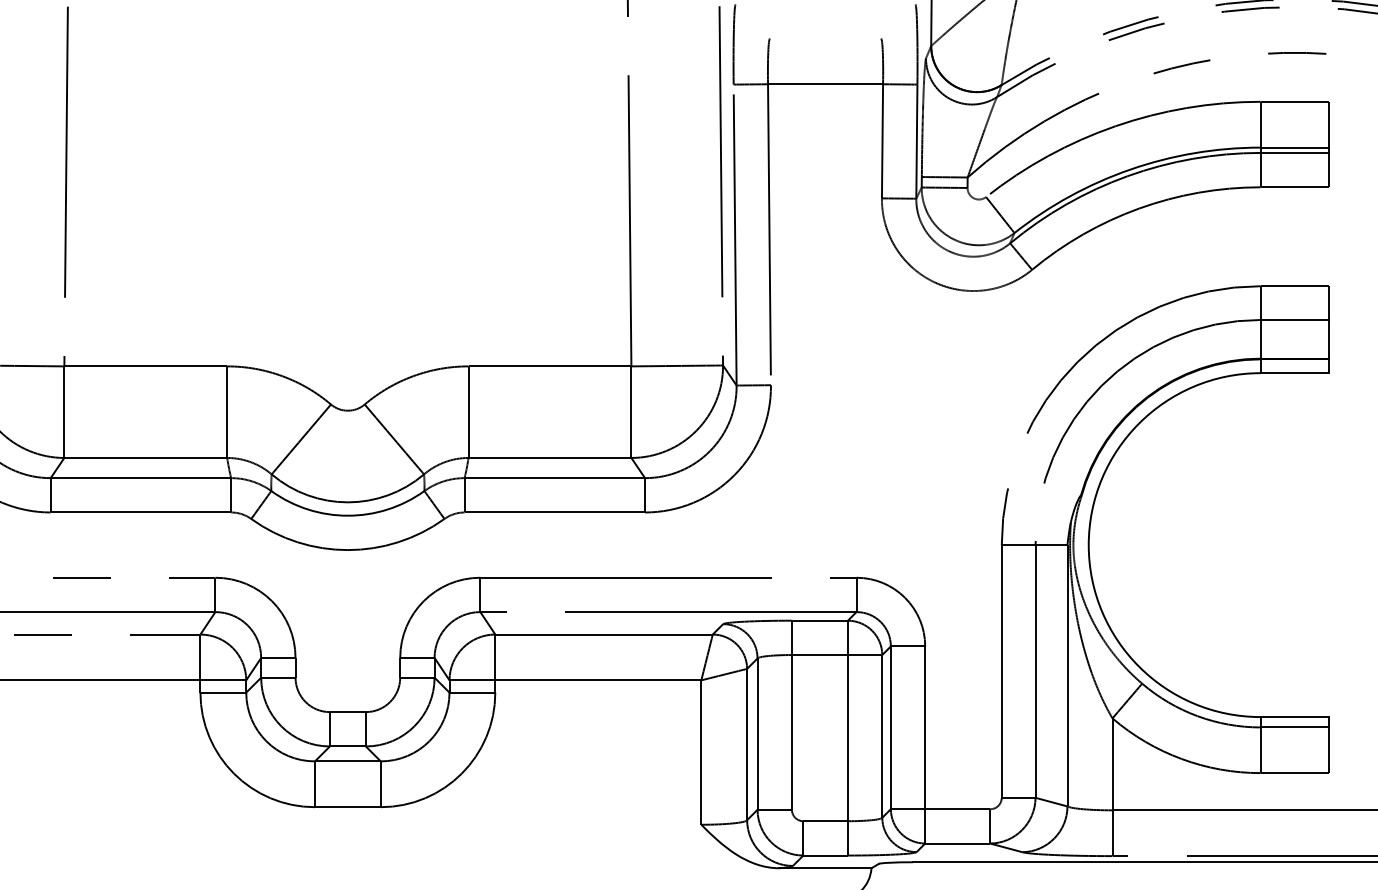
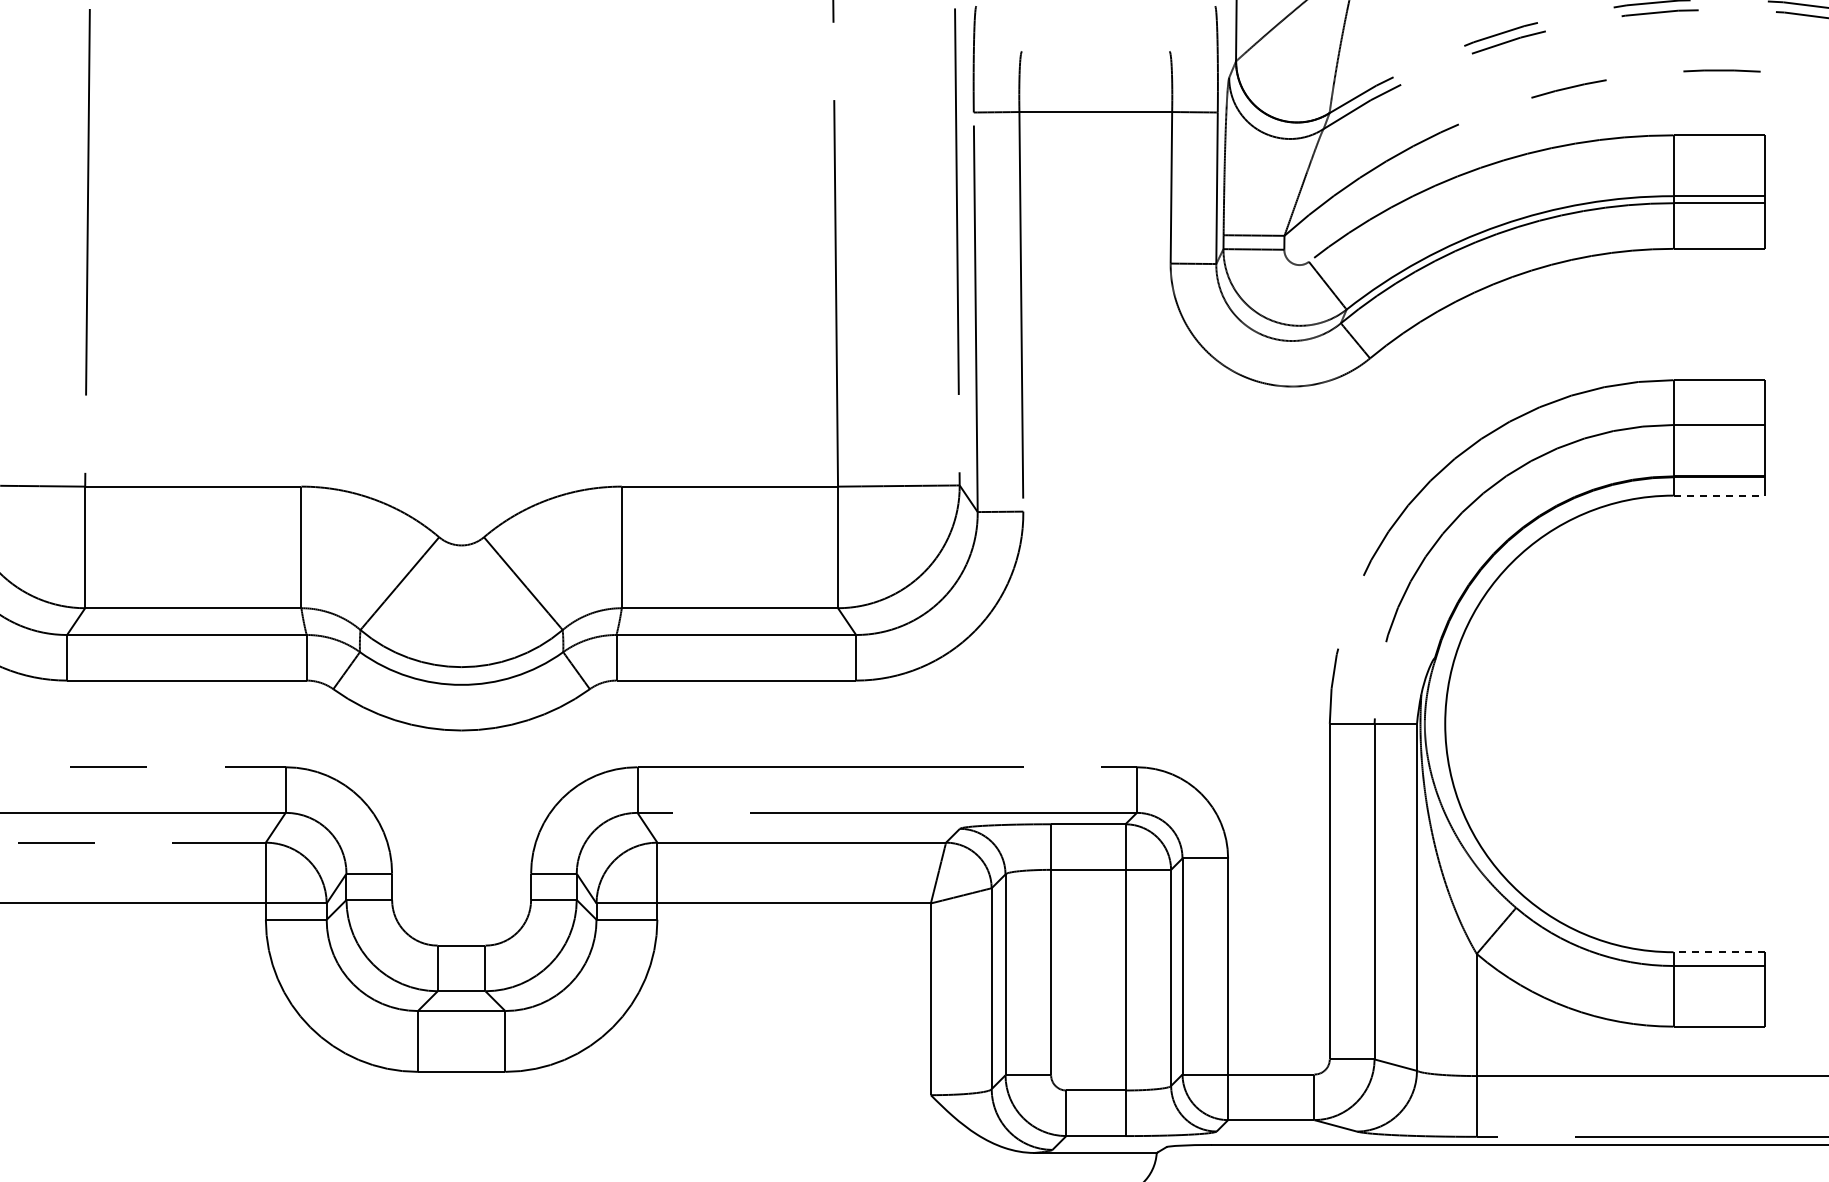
line: (1295, 373) -> (1719, 495), solid -> dashed
line: (1295, 717) -> (1719, 952), solid -> dashed

